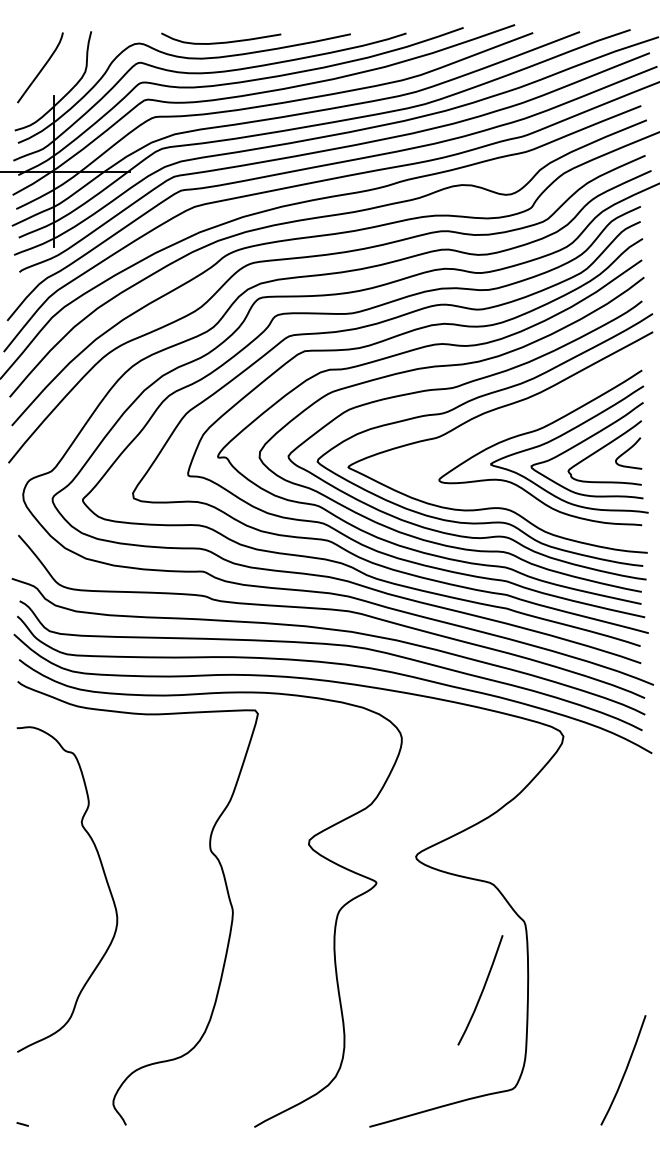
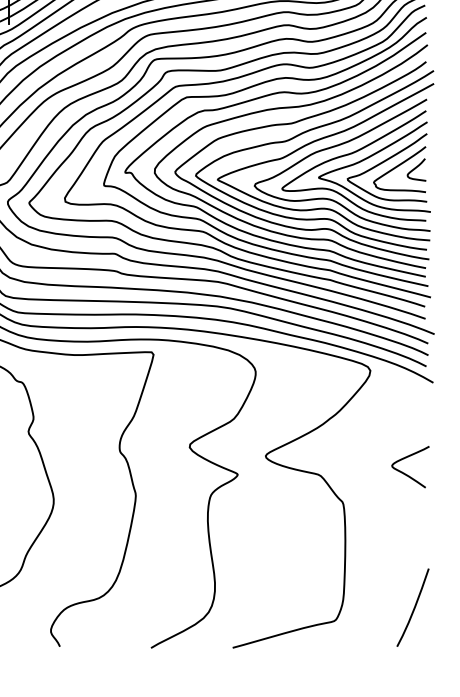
curve: (516, 420) -> (337, 146), added
curve: (613, 881) -> (405, 473), added
curve: (481, 990) -> (312, 551), removed

